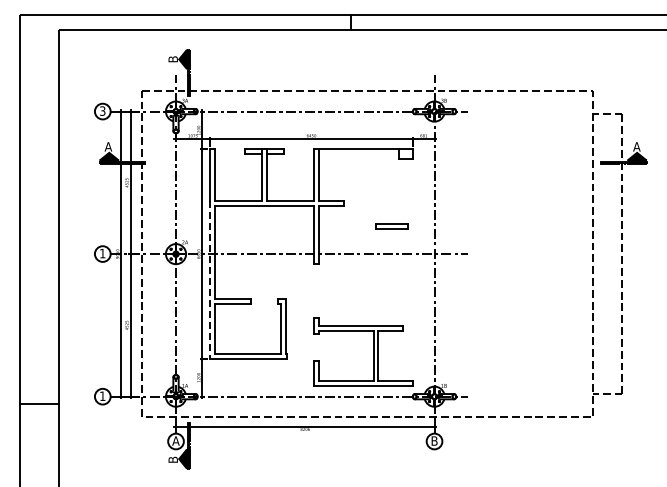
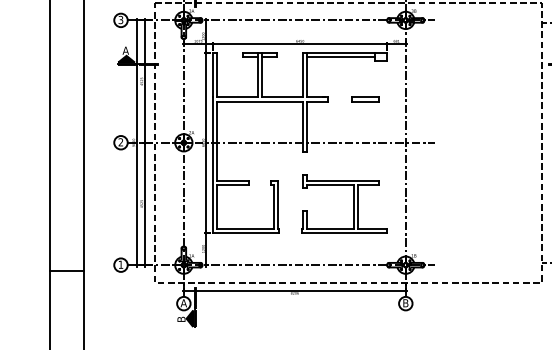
line: (358, 154) -> (340, 57), added
part: (391, 226) -> (365, 99), moved
text: (102, 253) -> (120, 142), 1 -> 2
line: (209, 280) -> (212, 165), dashed -> solid
part: (373, 351) -> (353, 203), moved

